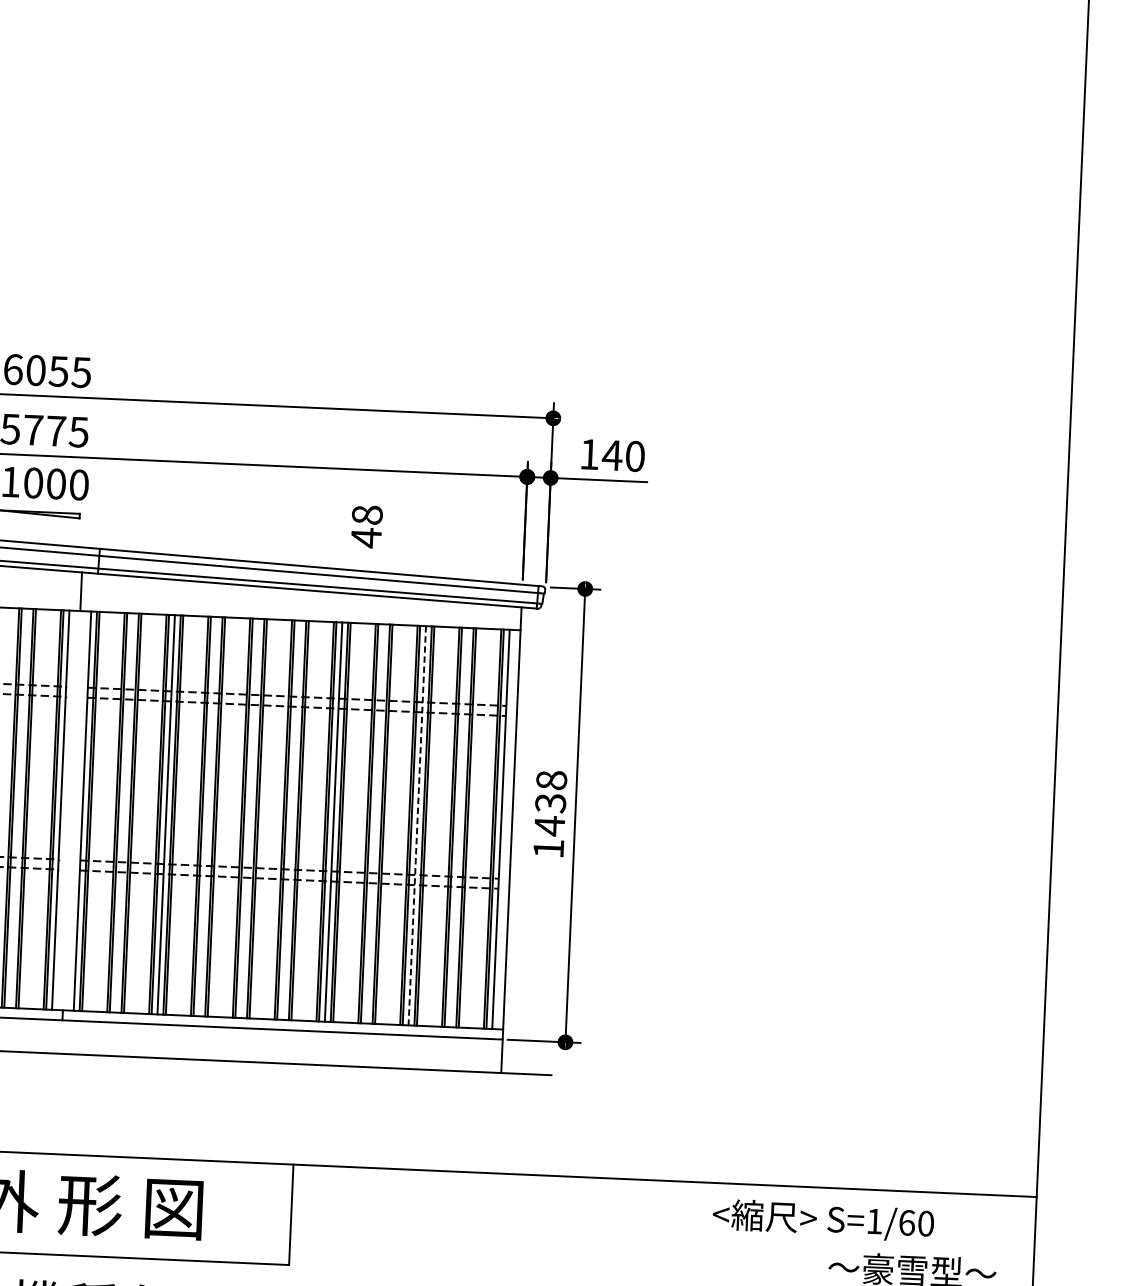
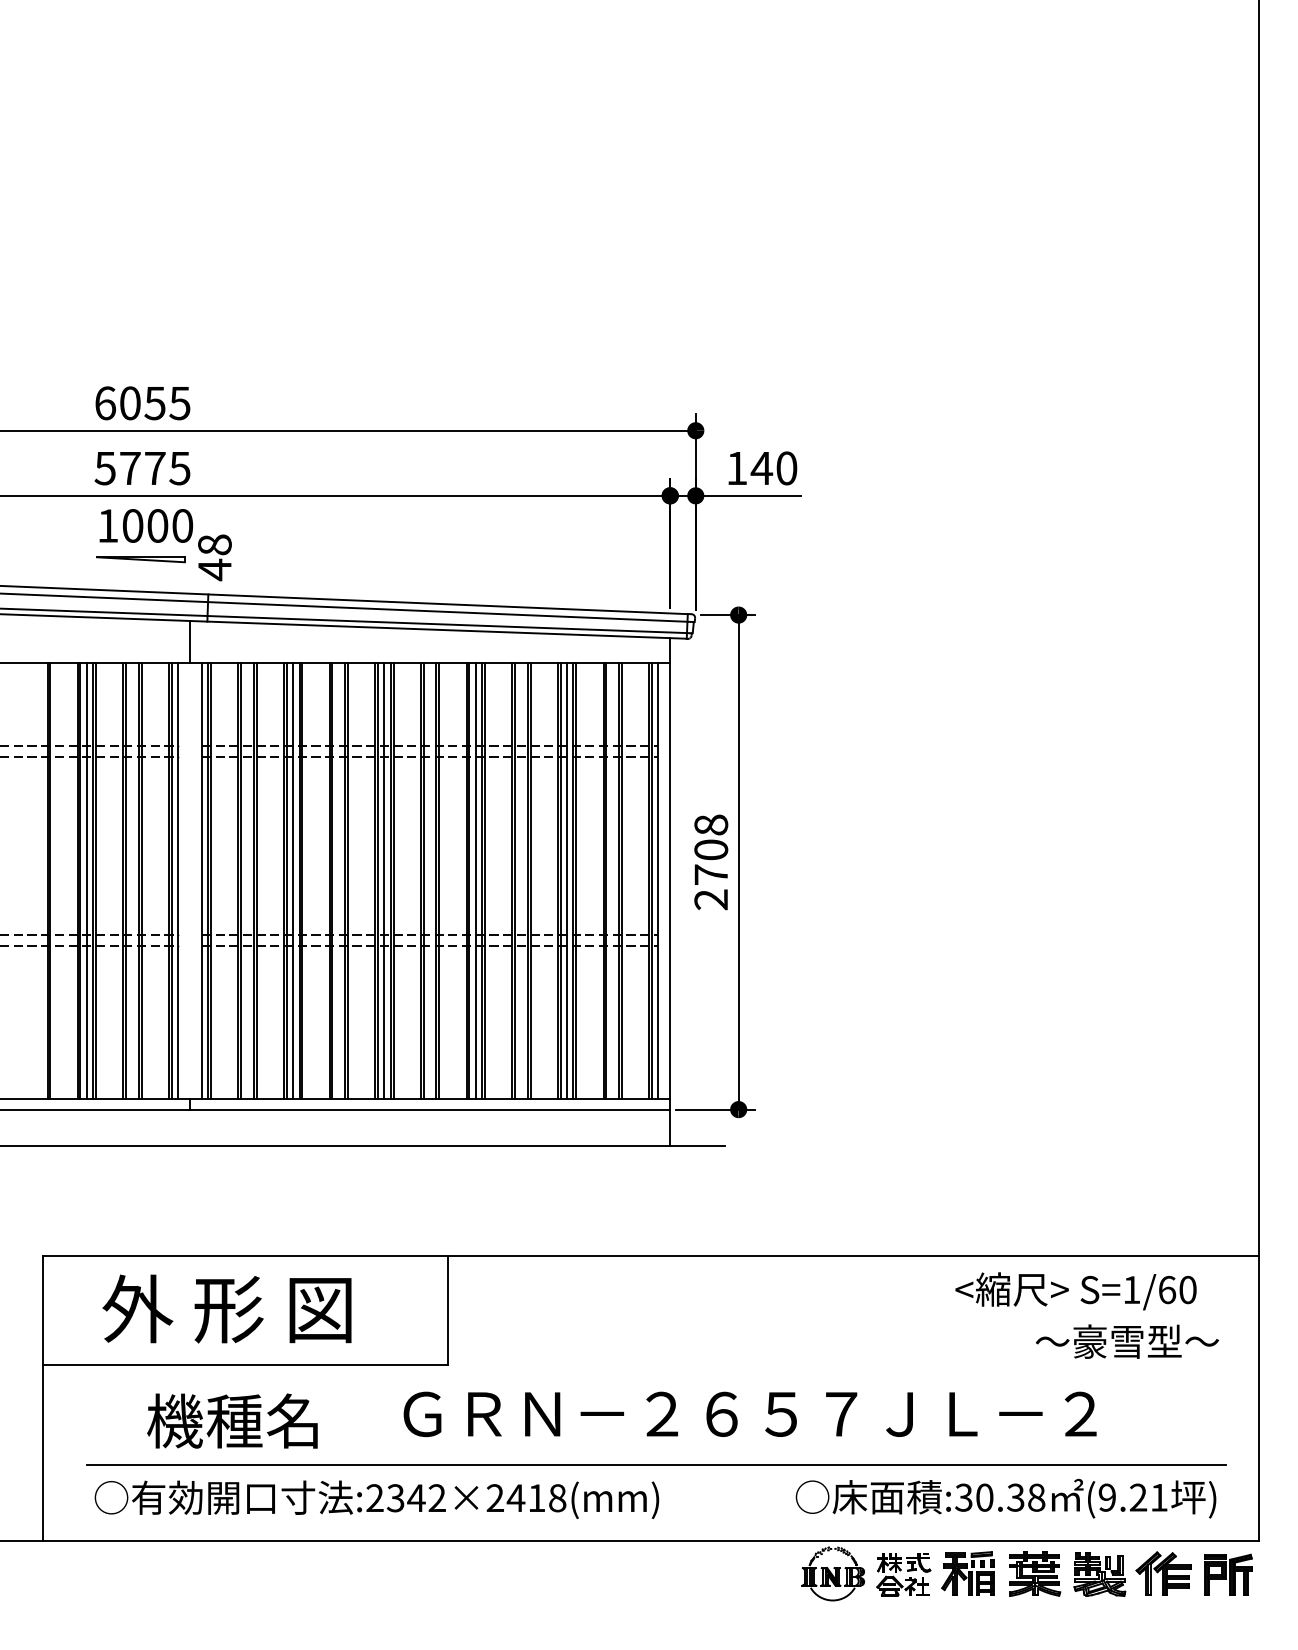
text: (366, 526) -> (214, 557), moved
line: (249, 818) -> (384, 880), added
line: (417, 825) -> (567, 880), dashed -> solid
text: (549, 825) -> (711, 874), 1438 -> 2708
text: (822, 1220) -> (1075, 1291), moved

